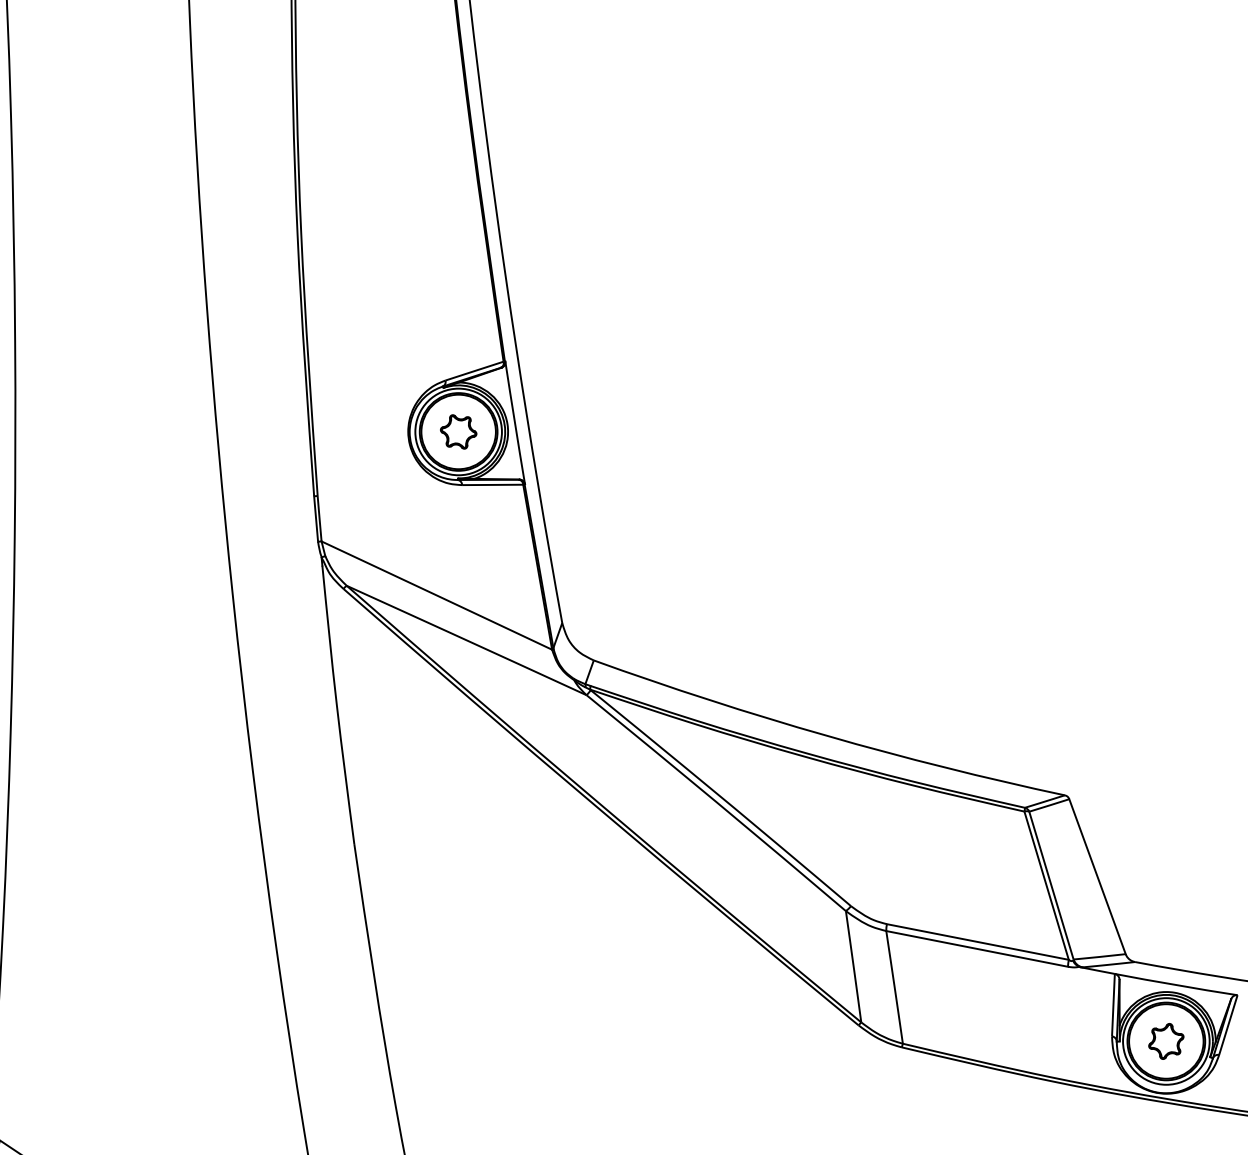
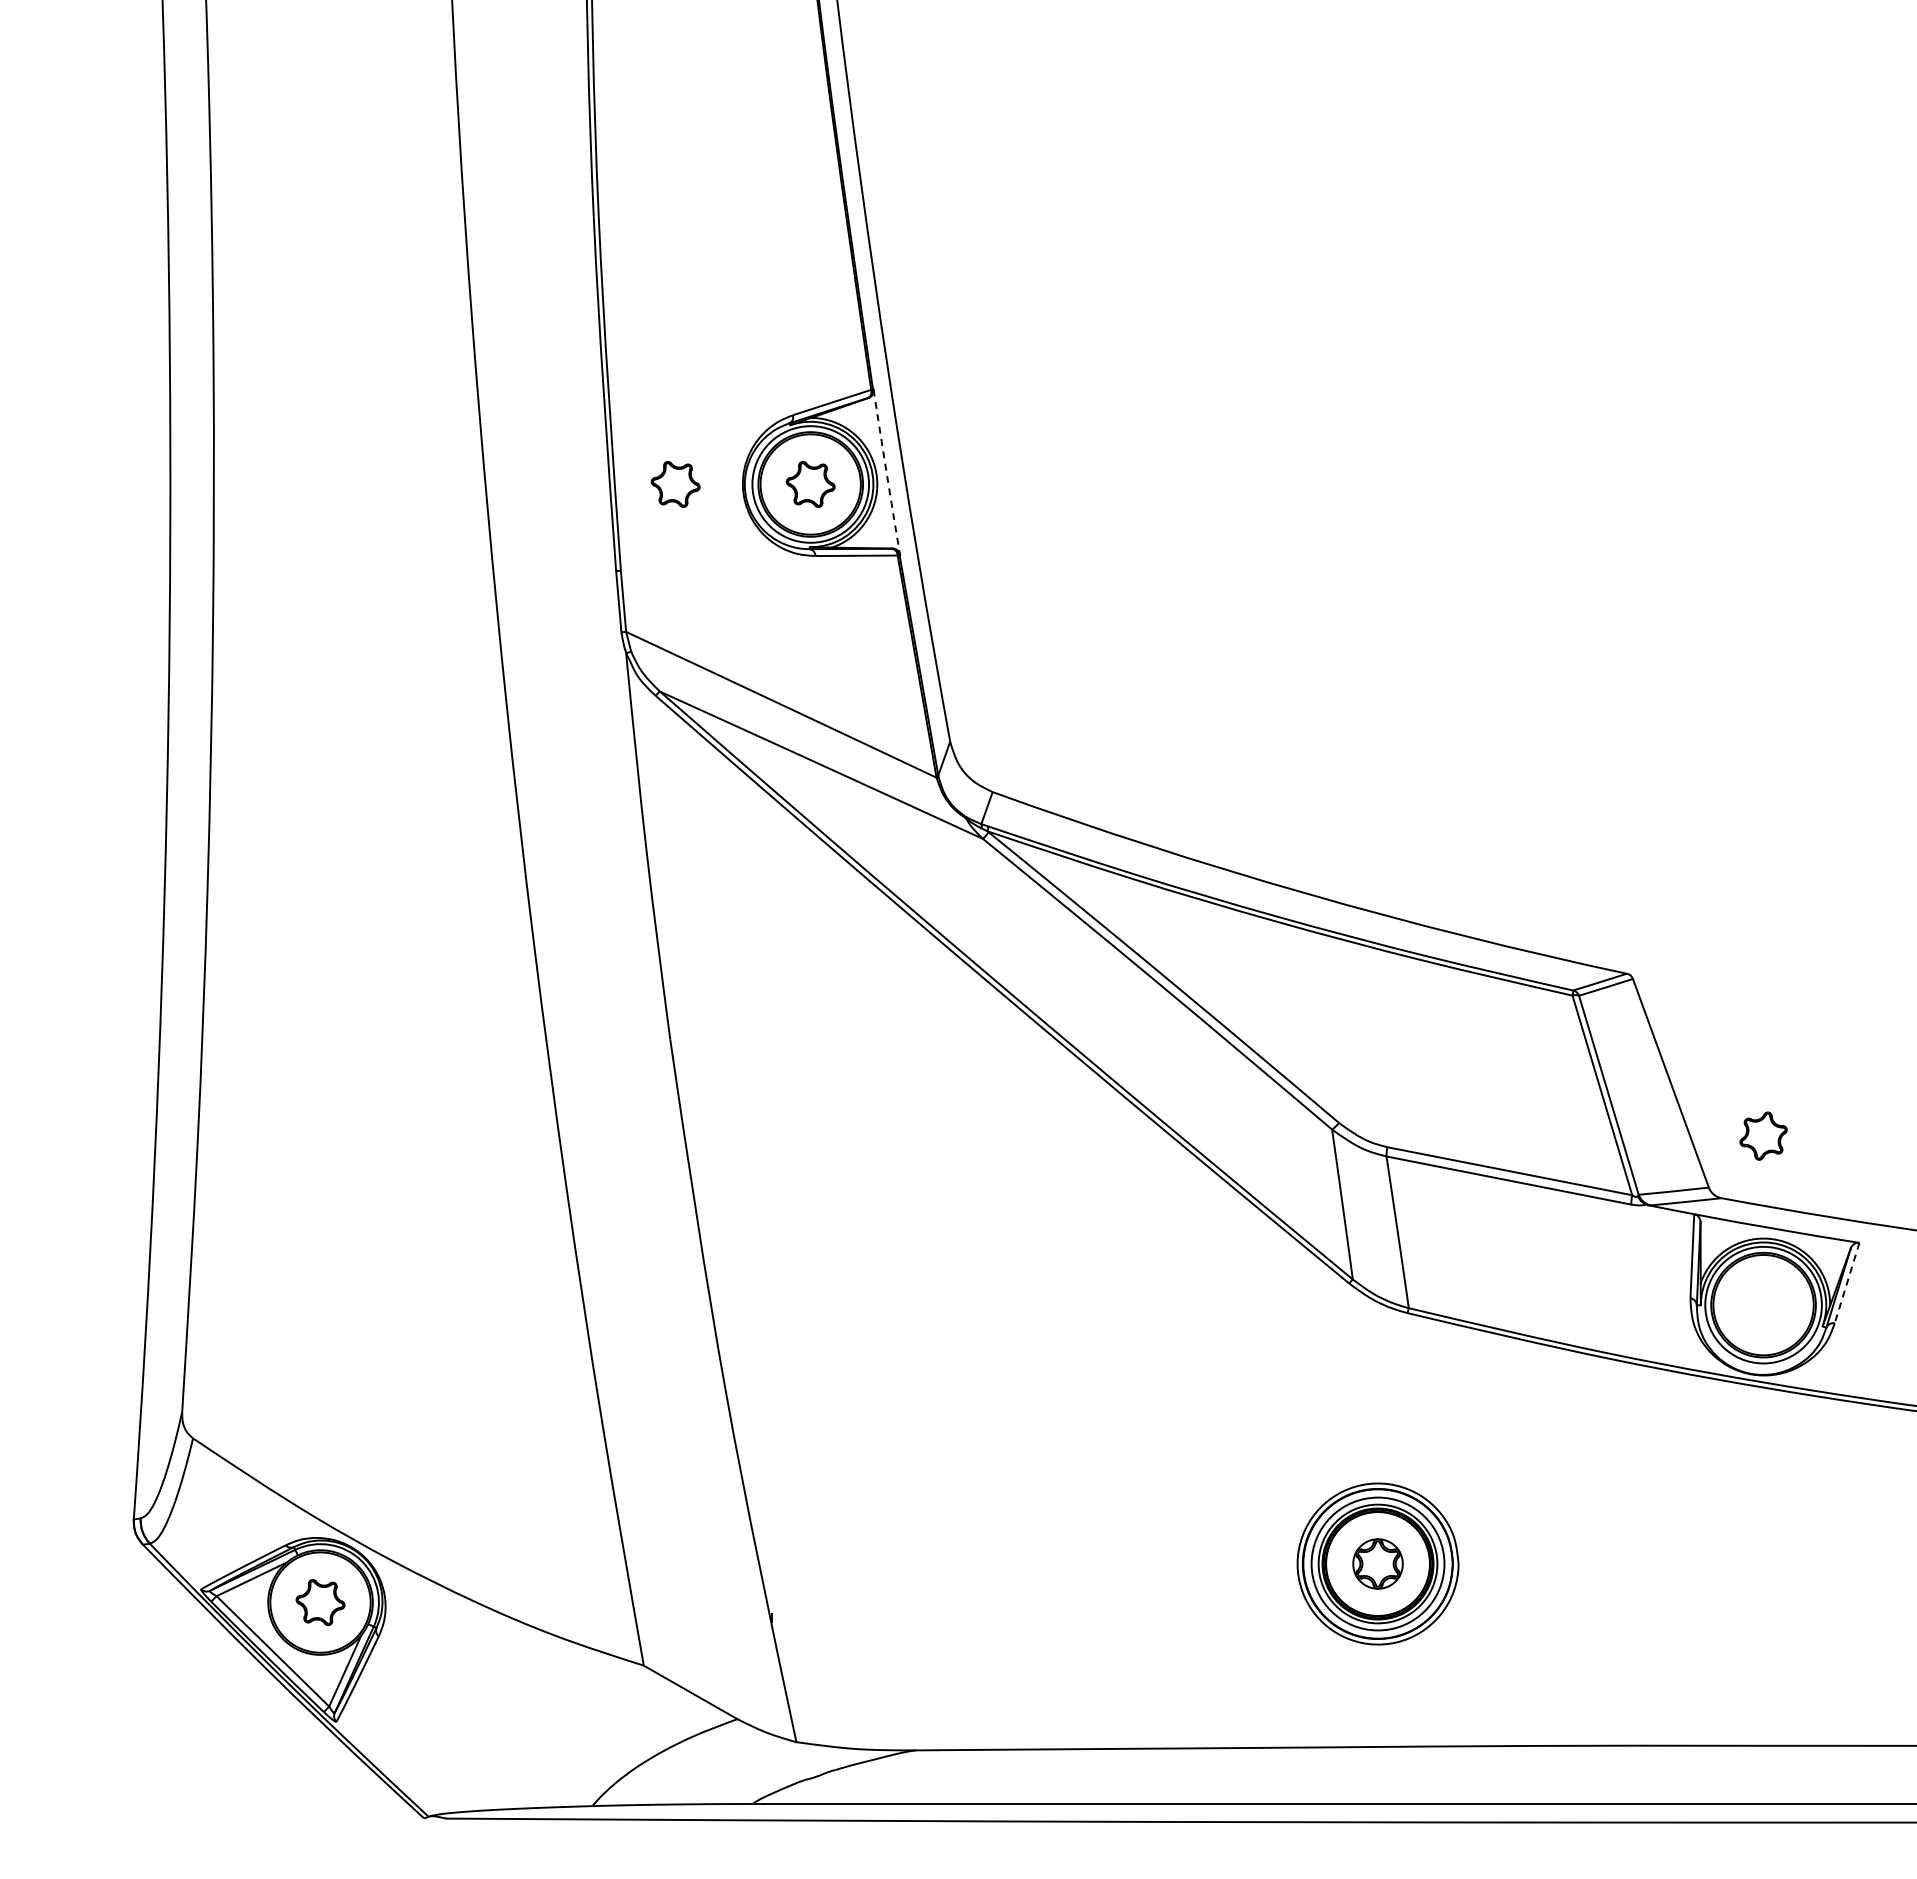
arc: (514, 423) -> (886, 472), solid -> dashed
part: (358, 431) -> (675, 484), added
line: (1228, 1023) -> (1847, 1281), solid -> dashed
part: (1166, 1040) -> (1763, 1135), moved

